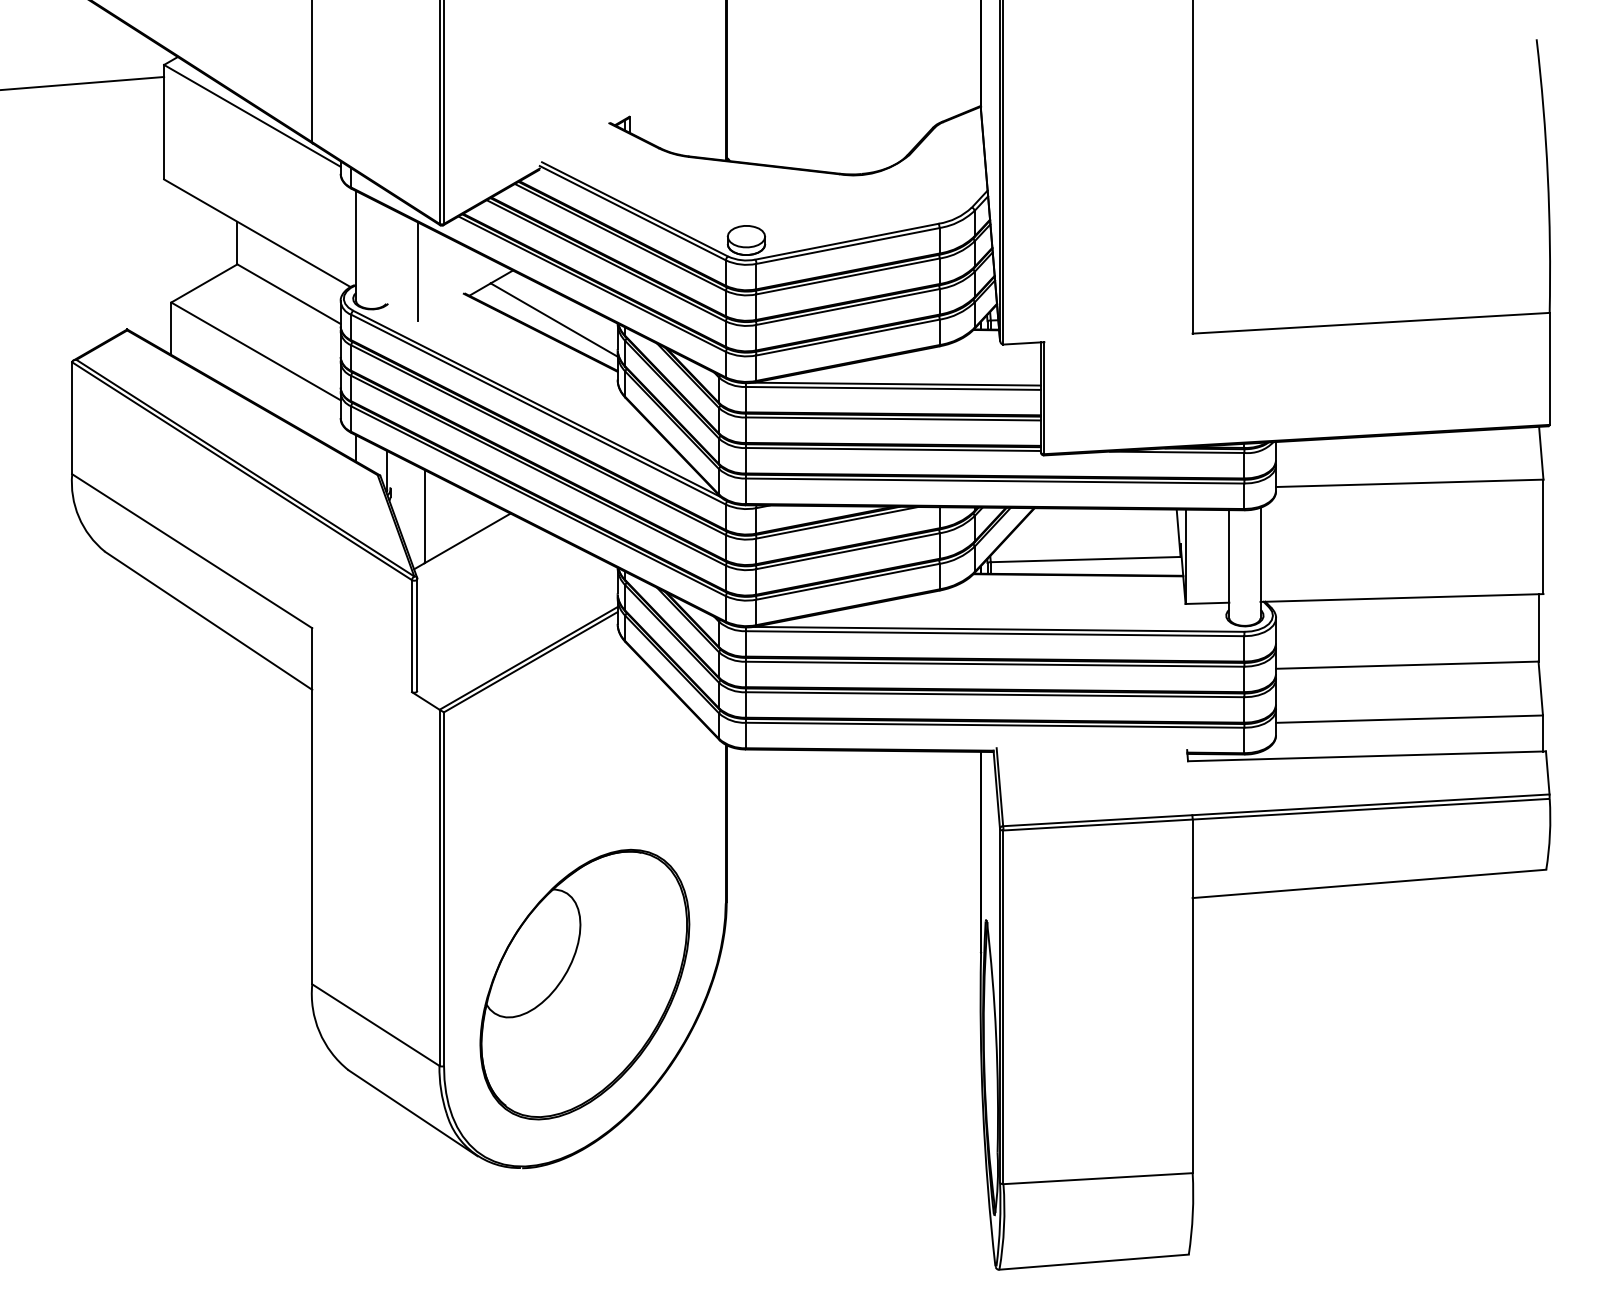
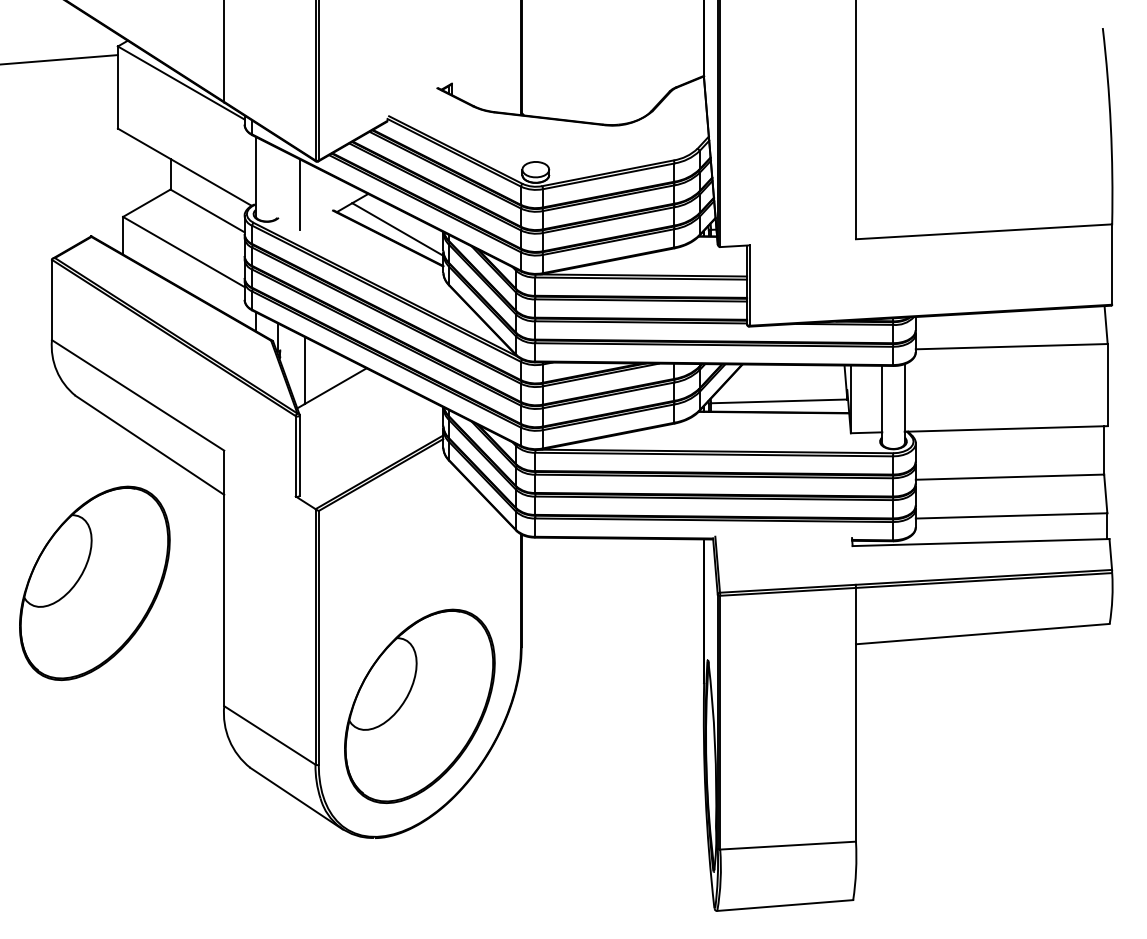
part: (131, 811) -> (94, 582), added

